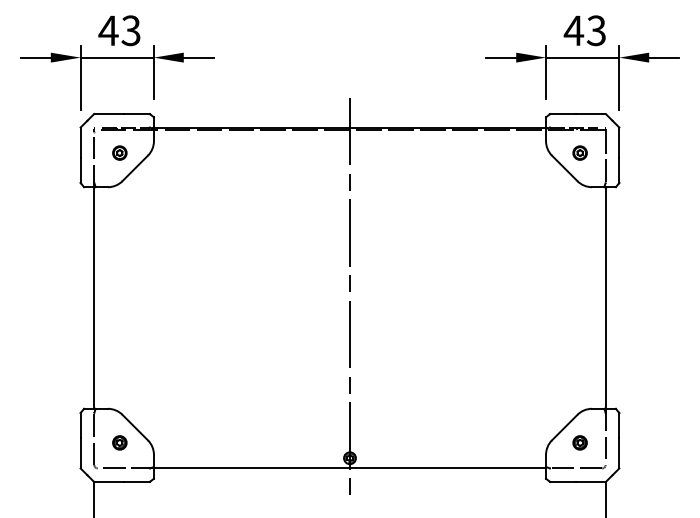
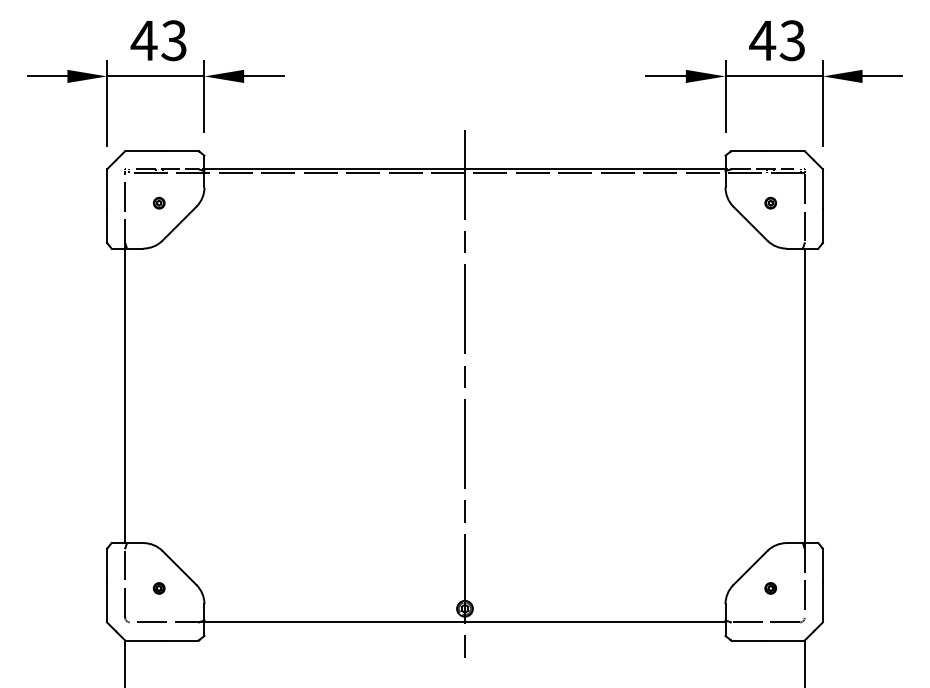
part: (119, 152) -> (158, 202), size x0.6
part: (579, 152) -> (769, 202), size x0.6
part: (119, 442) -> (158, 587), size x0.6
part: (579, 442) -> (769, 587), size x0.6

